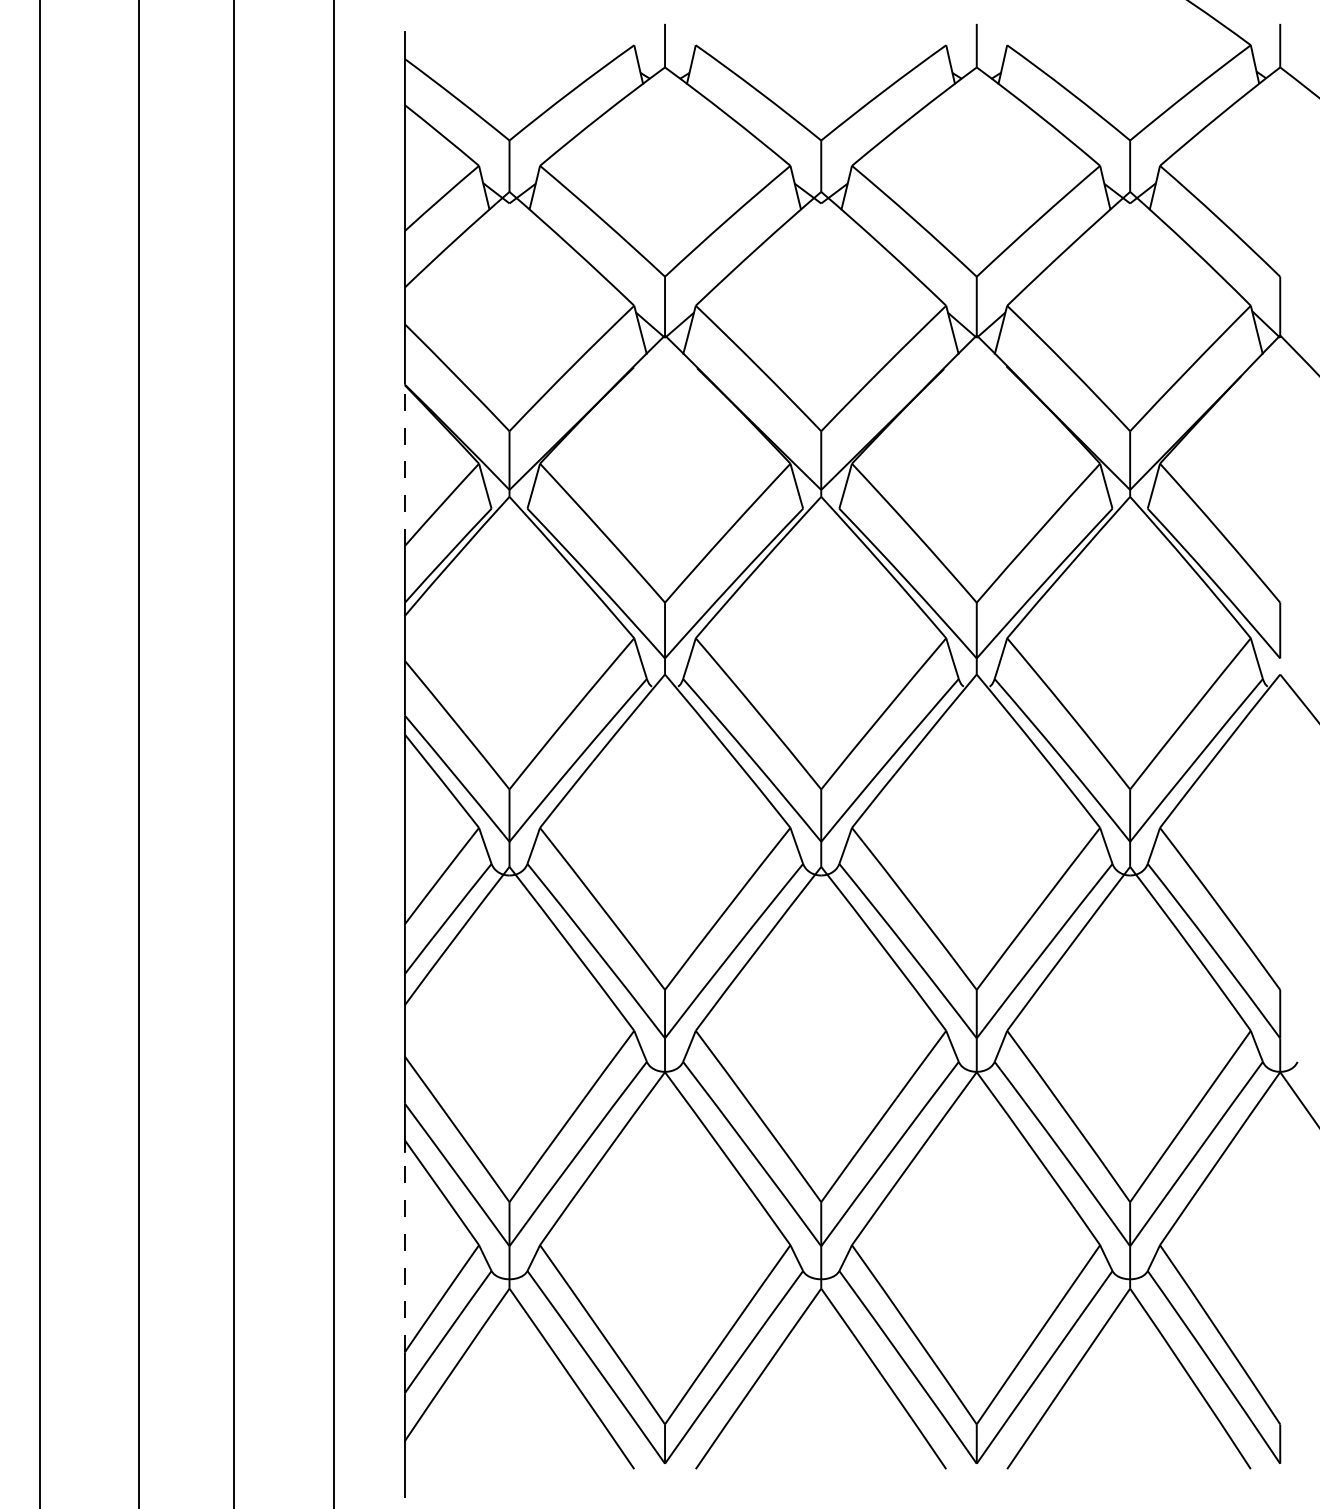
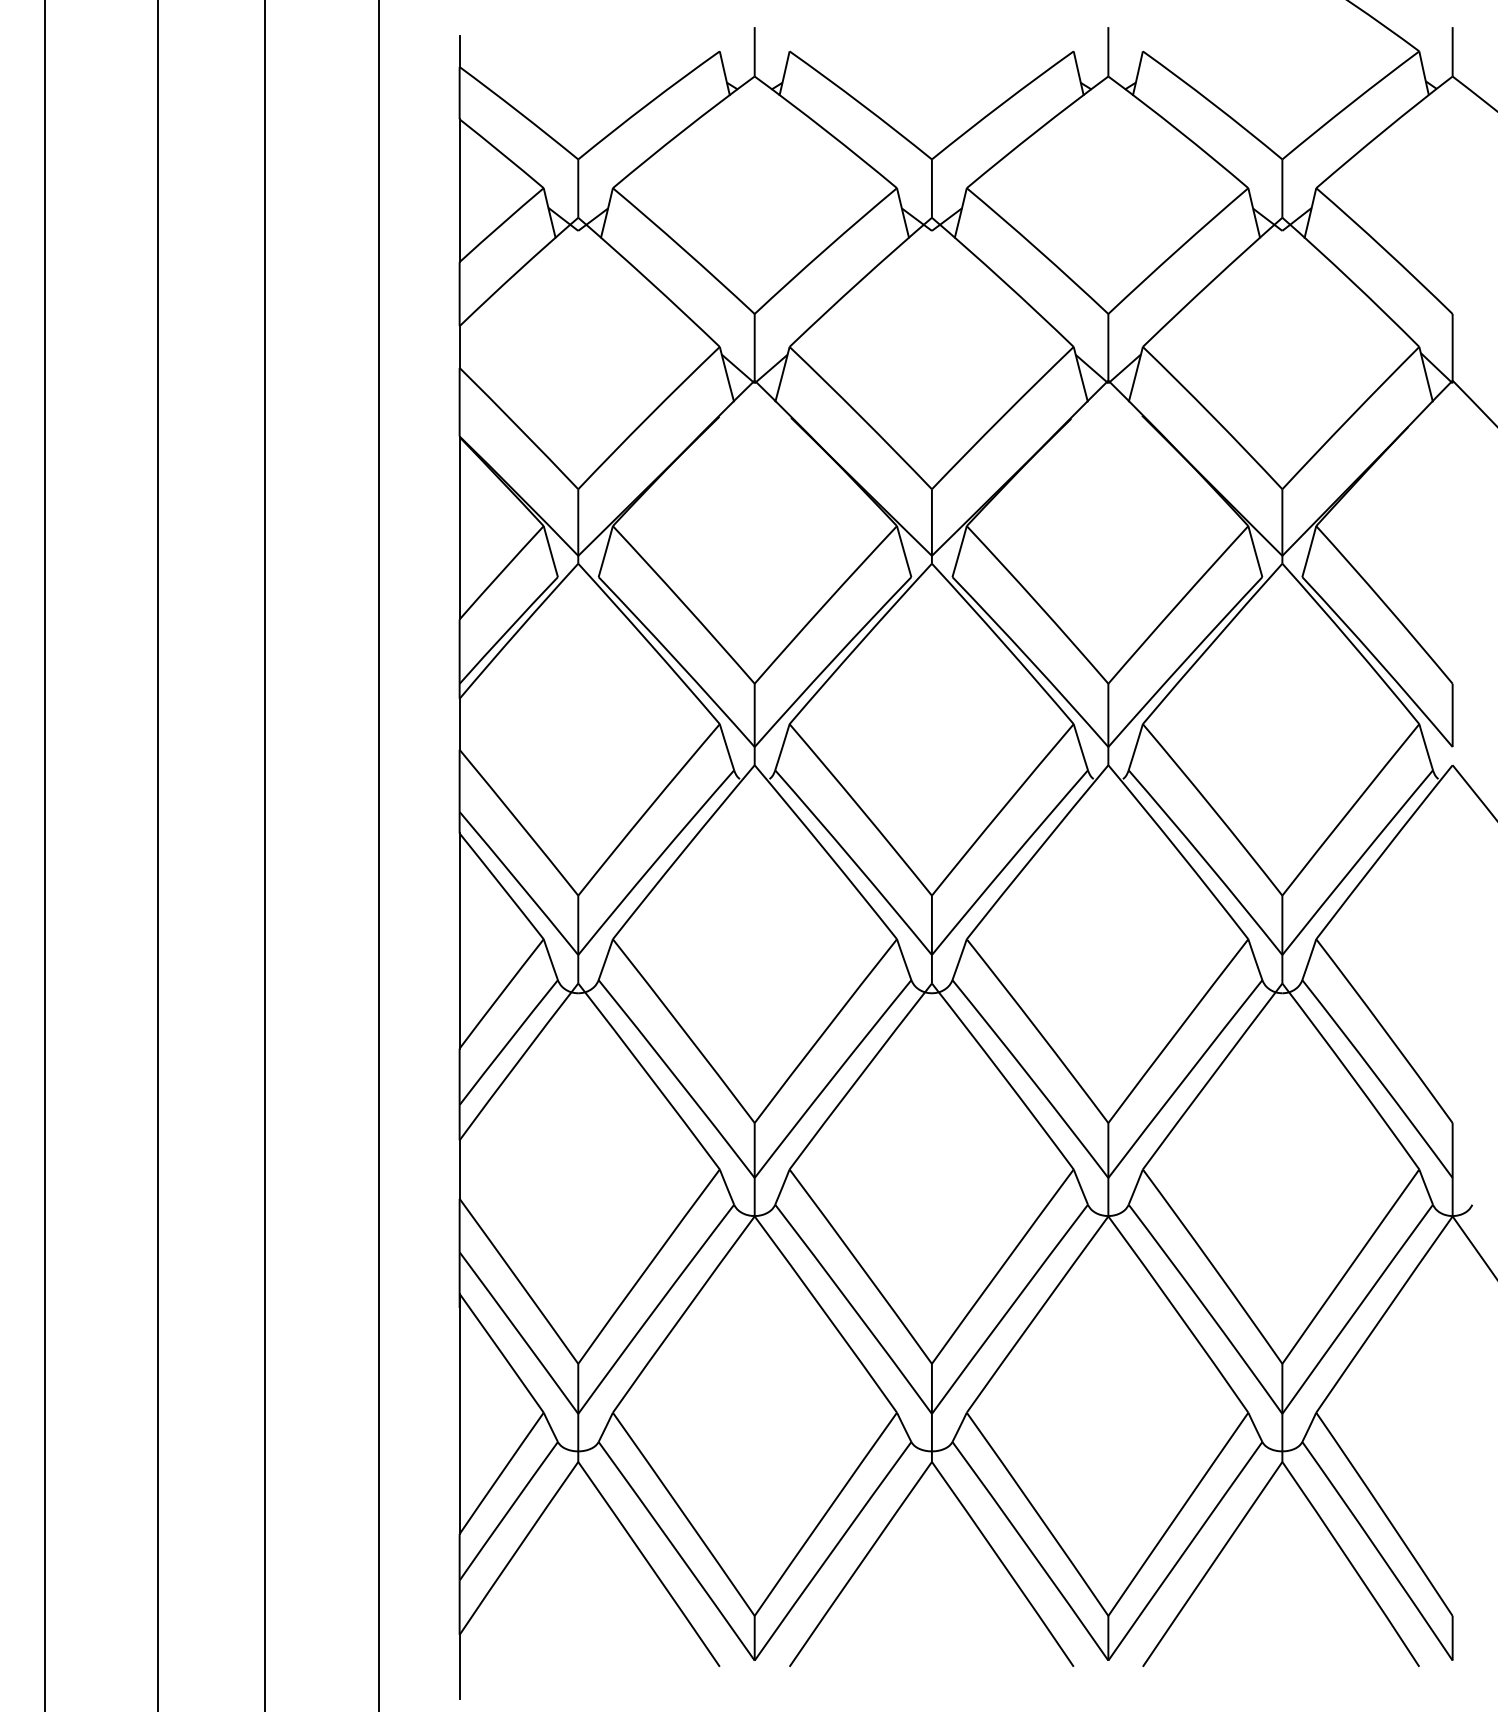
line: (404, 465) -> (459, 528), dashed -> solid
line: (404, 1246) -> (459, 1414), dashed -> solid

